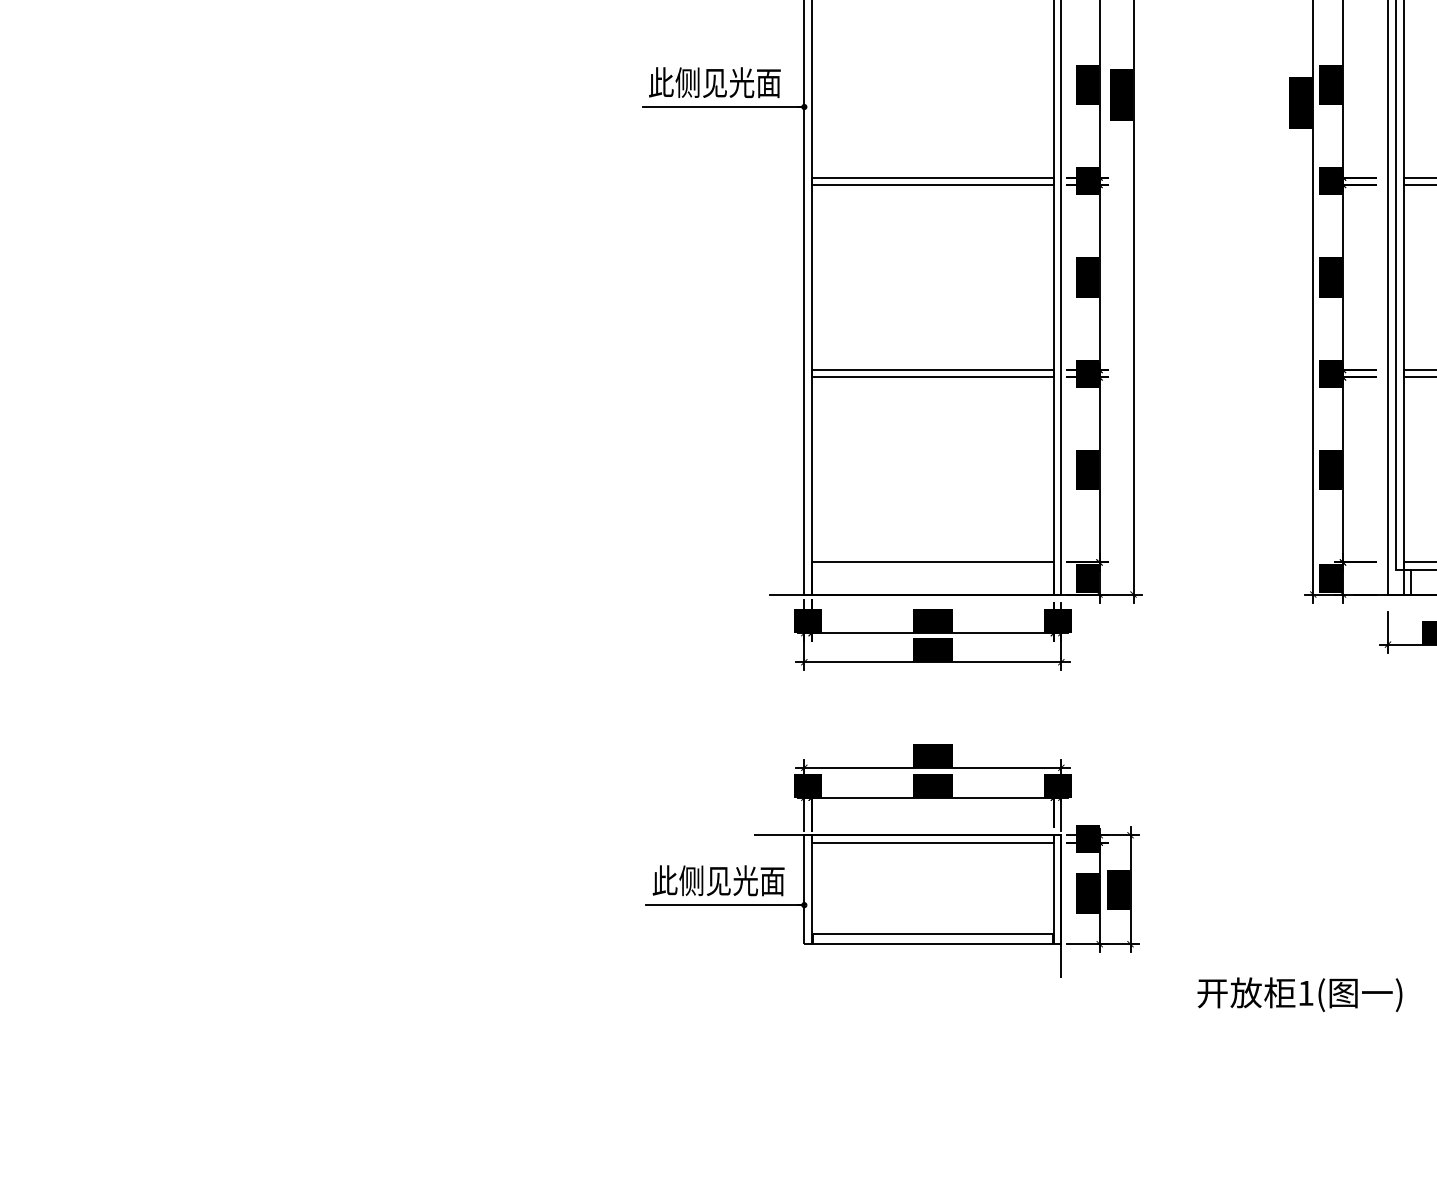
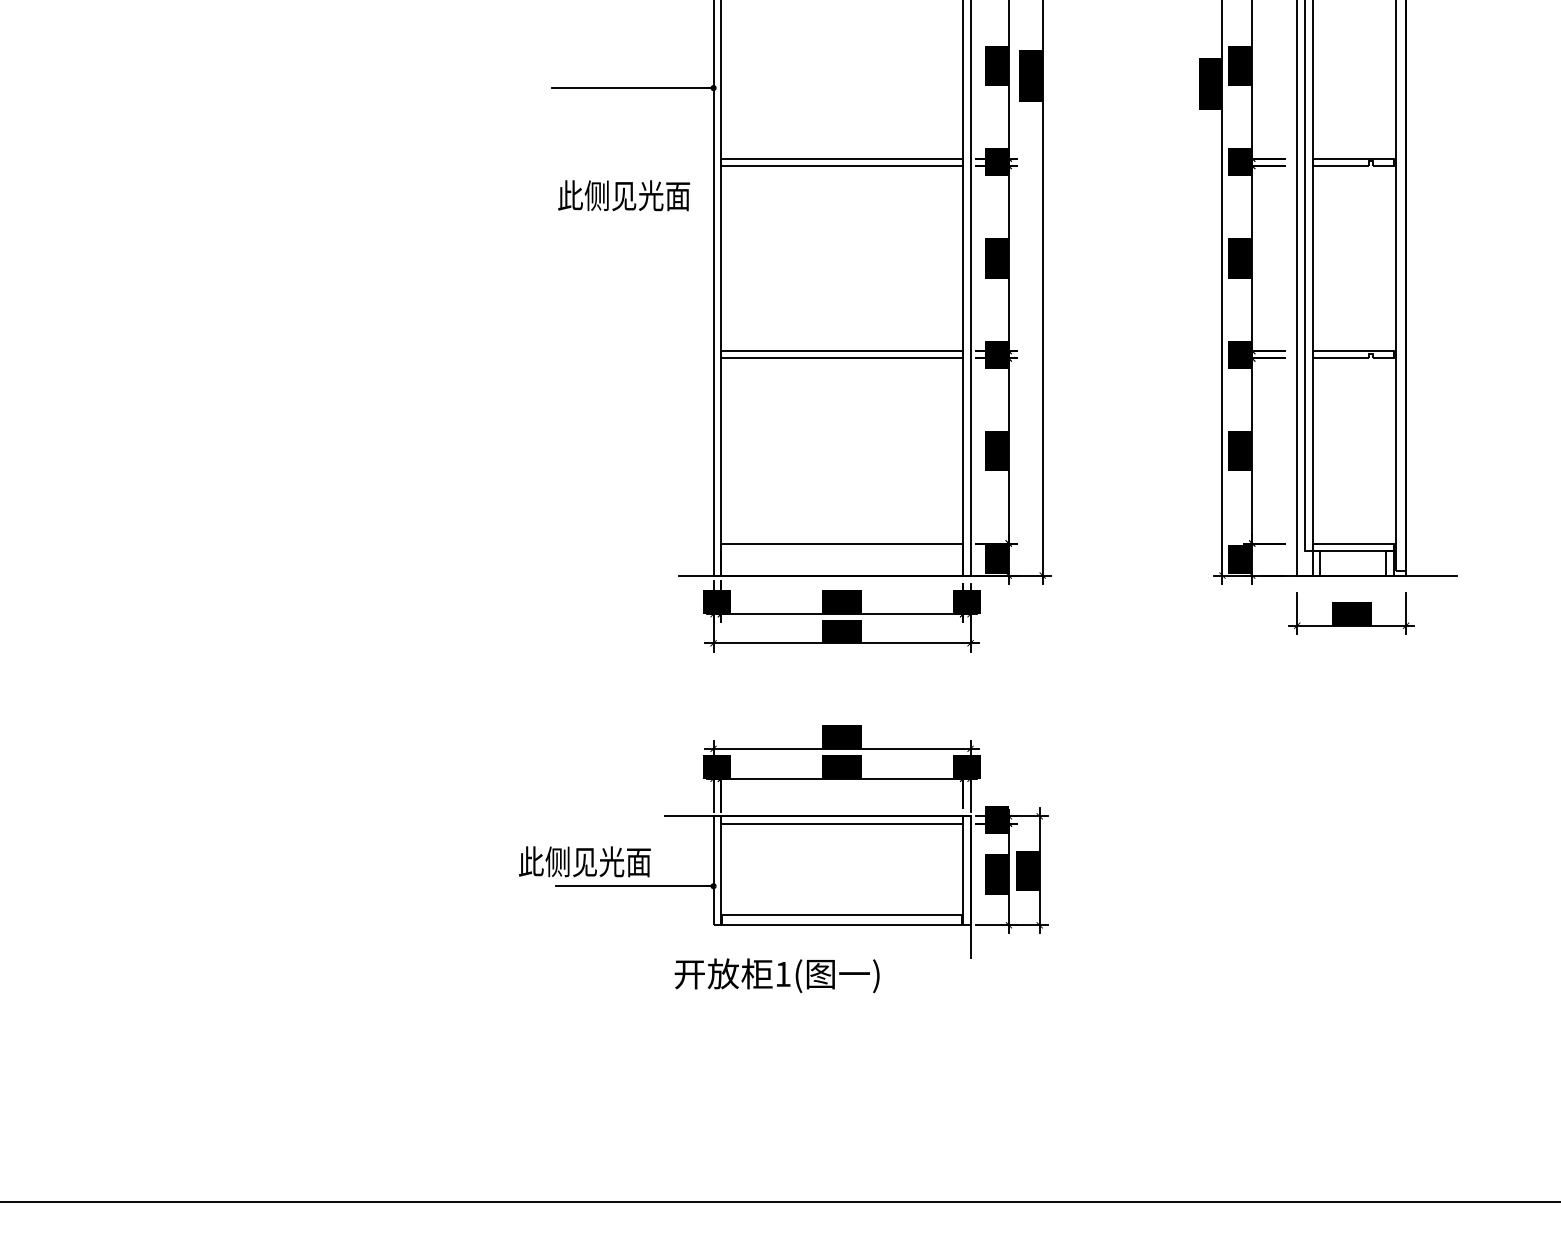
text: (714, 82) -> (623, 195), moved
text: (718, 880) -> (584, 861), moved
text: (1299, 994) -> (776, 975), moved

